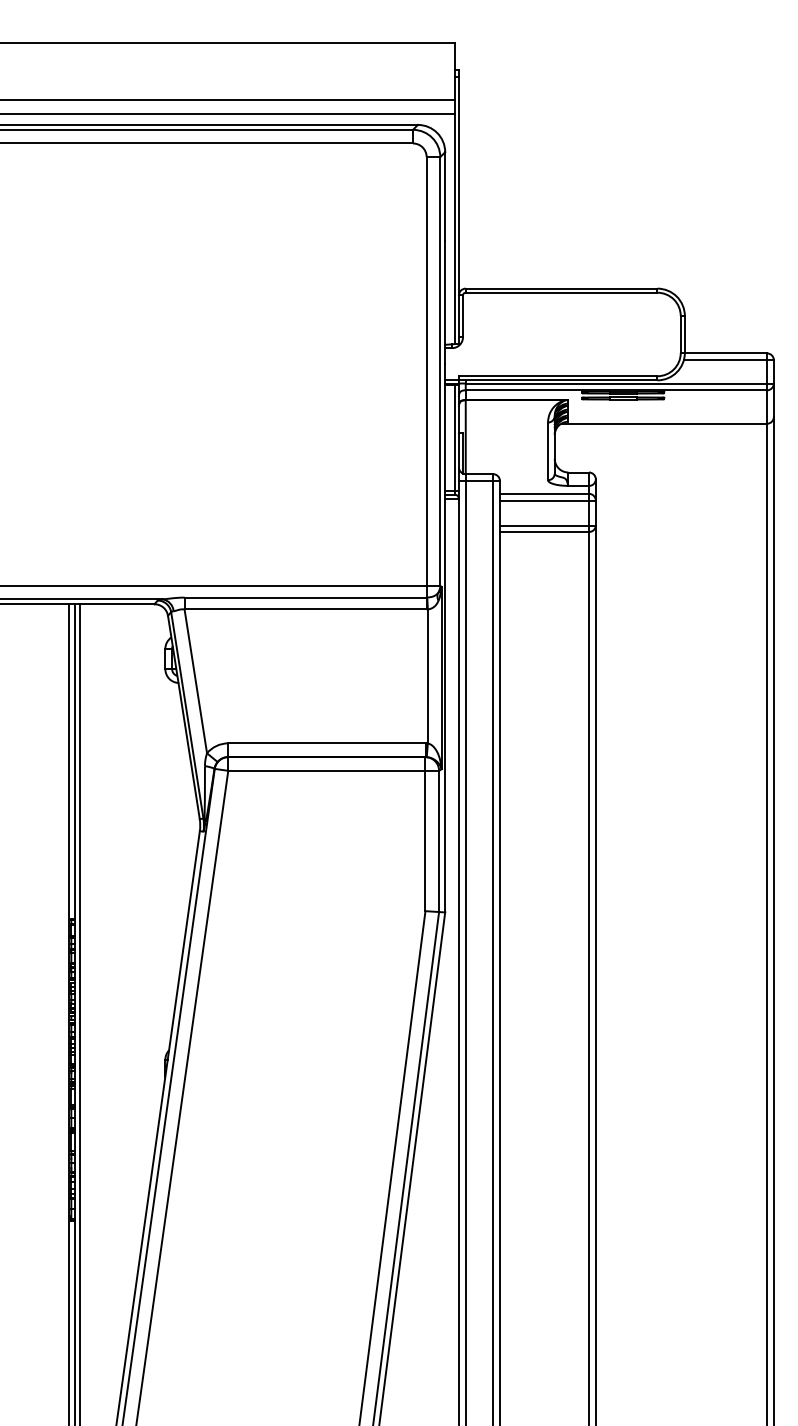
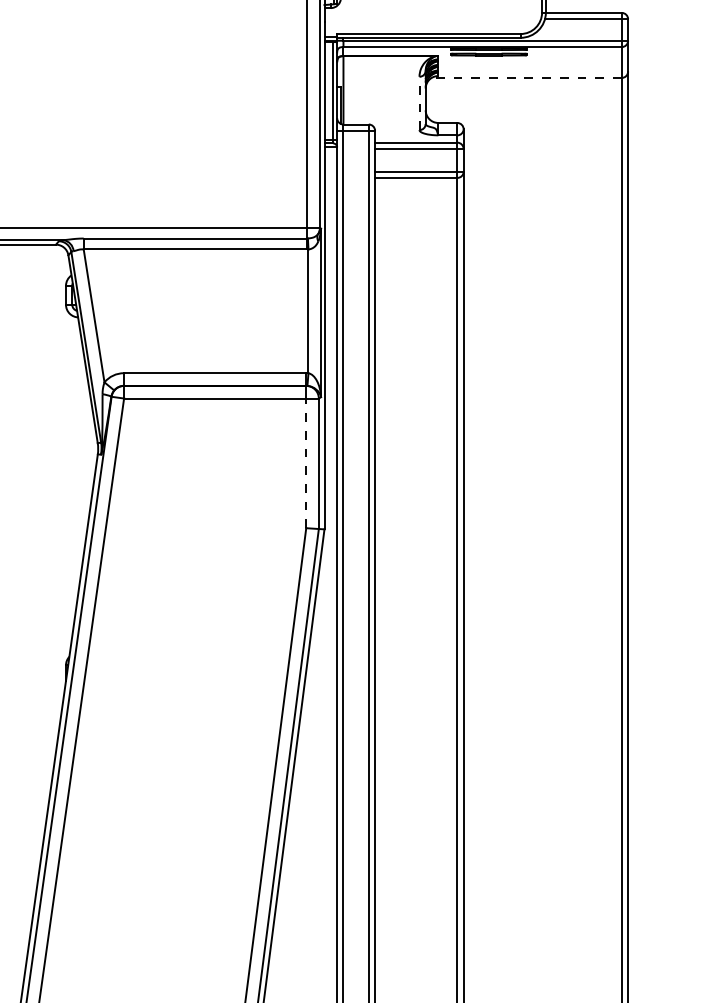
line: (664, 423) -> (527, 77), solid -> dashed
line: (548, 451) -> (419, 103), solid -> dashed
line: (425, 840) -> (306, 462), solid -> dashed

